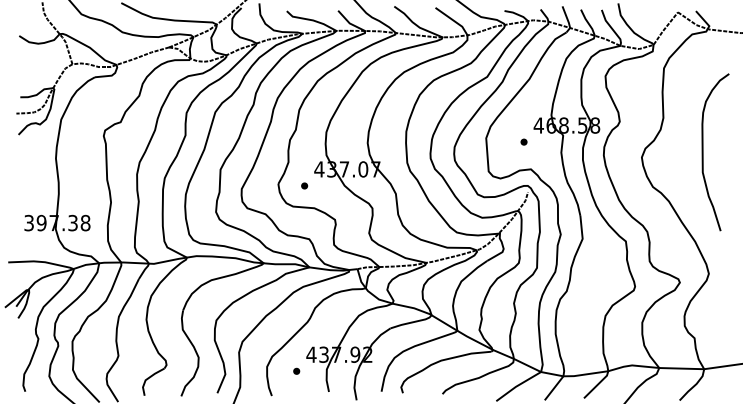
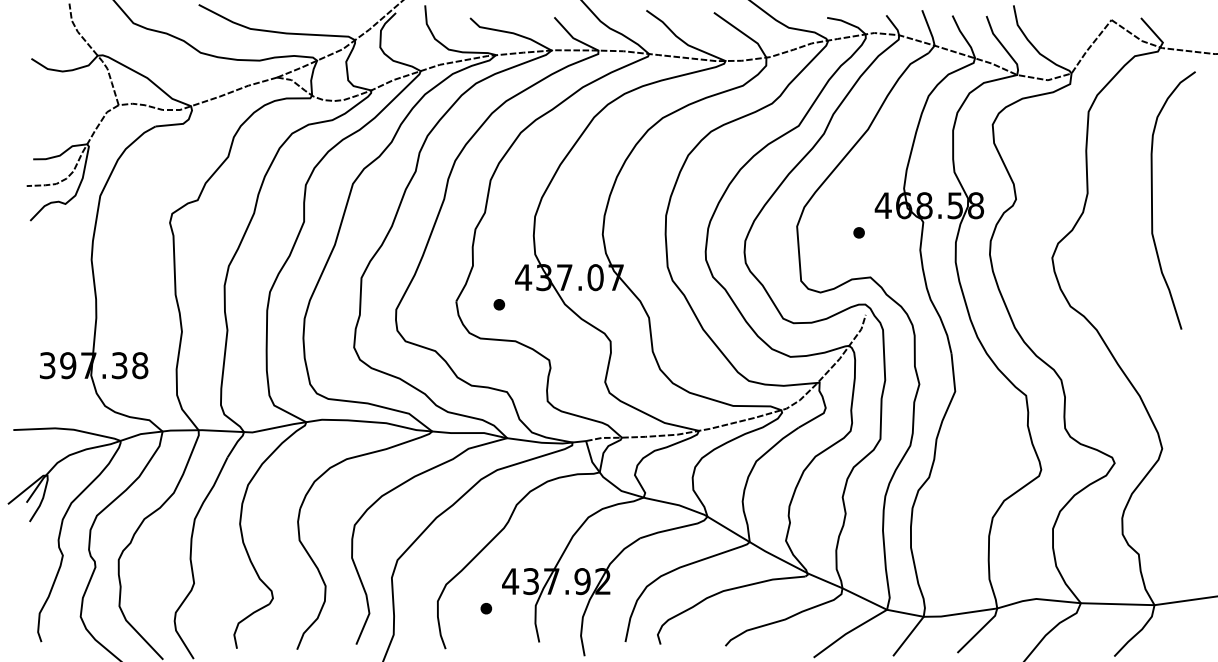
curve: (703, 152) -> (1153, 200), moved

